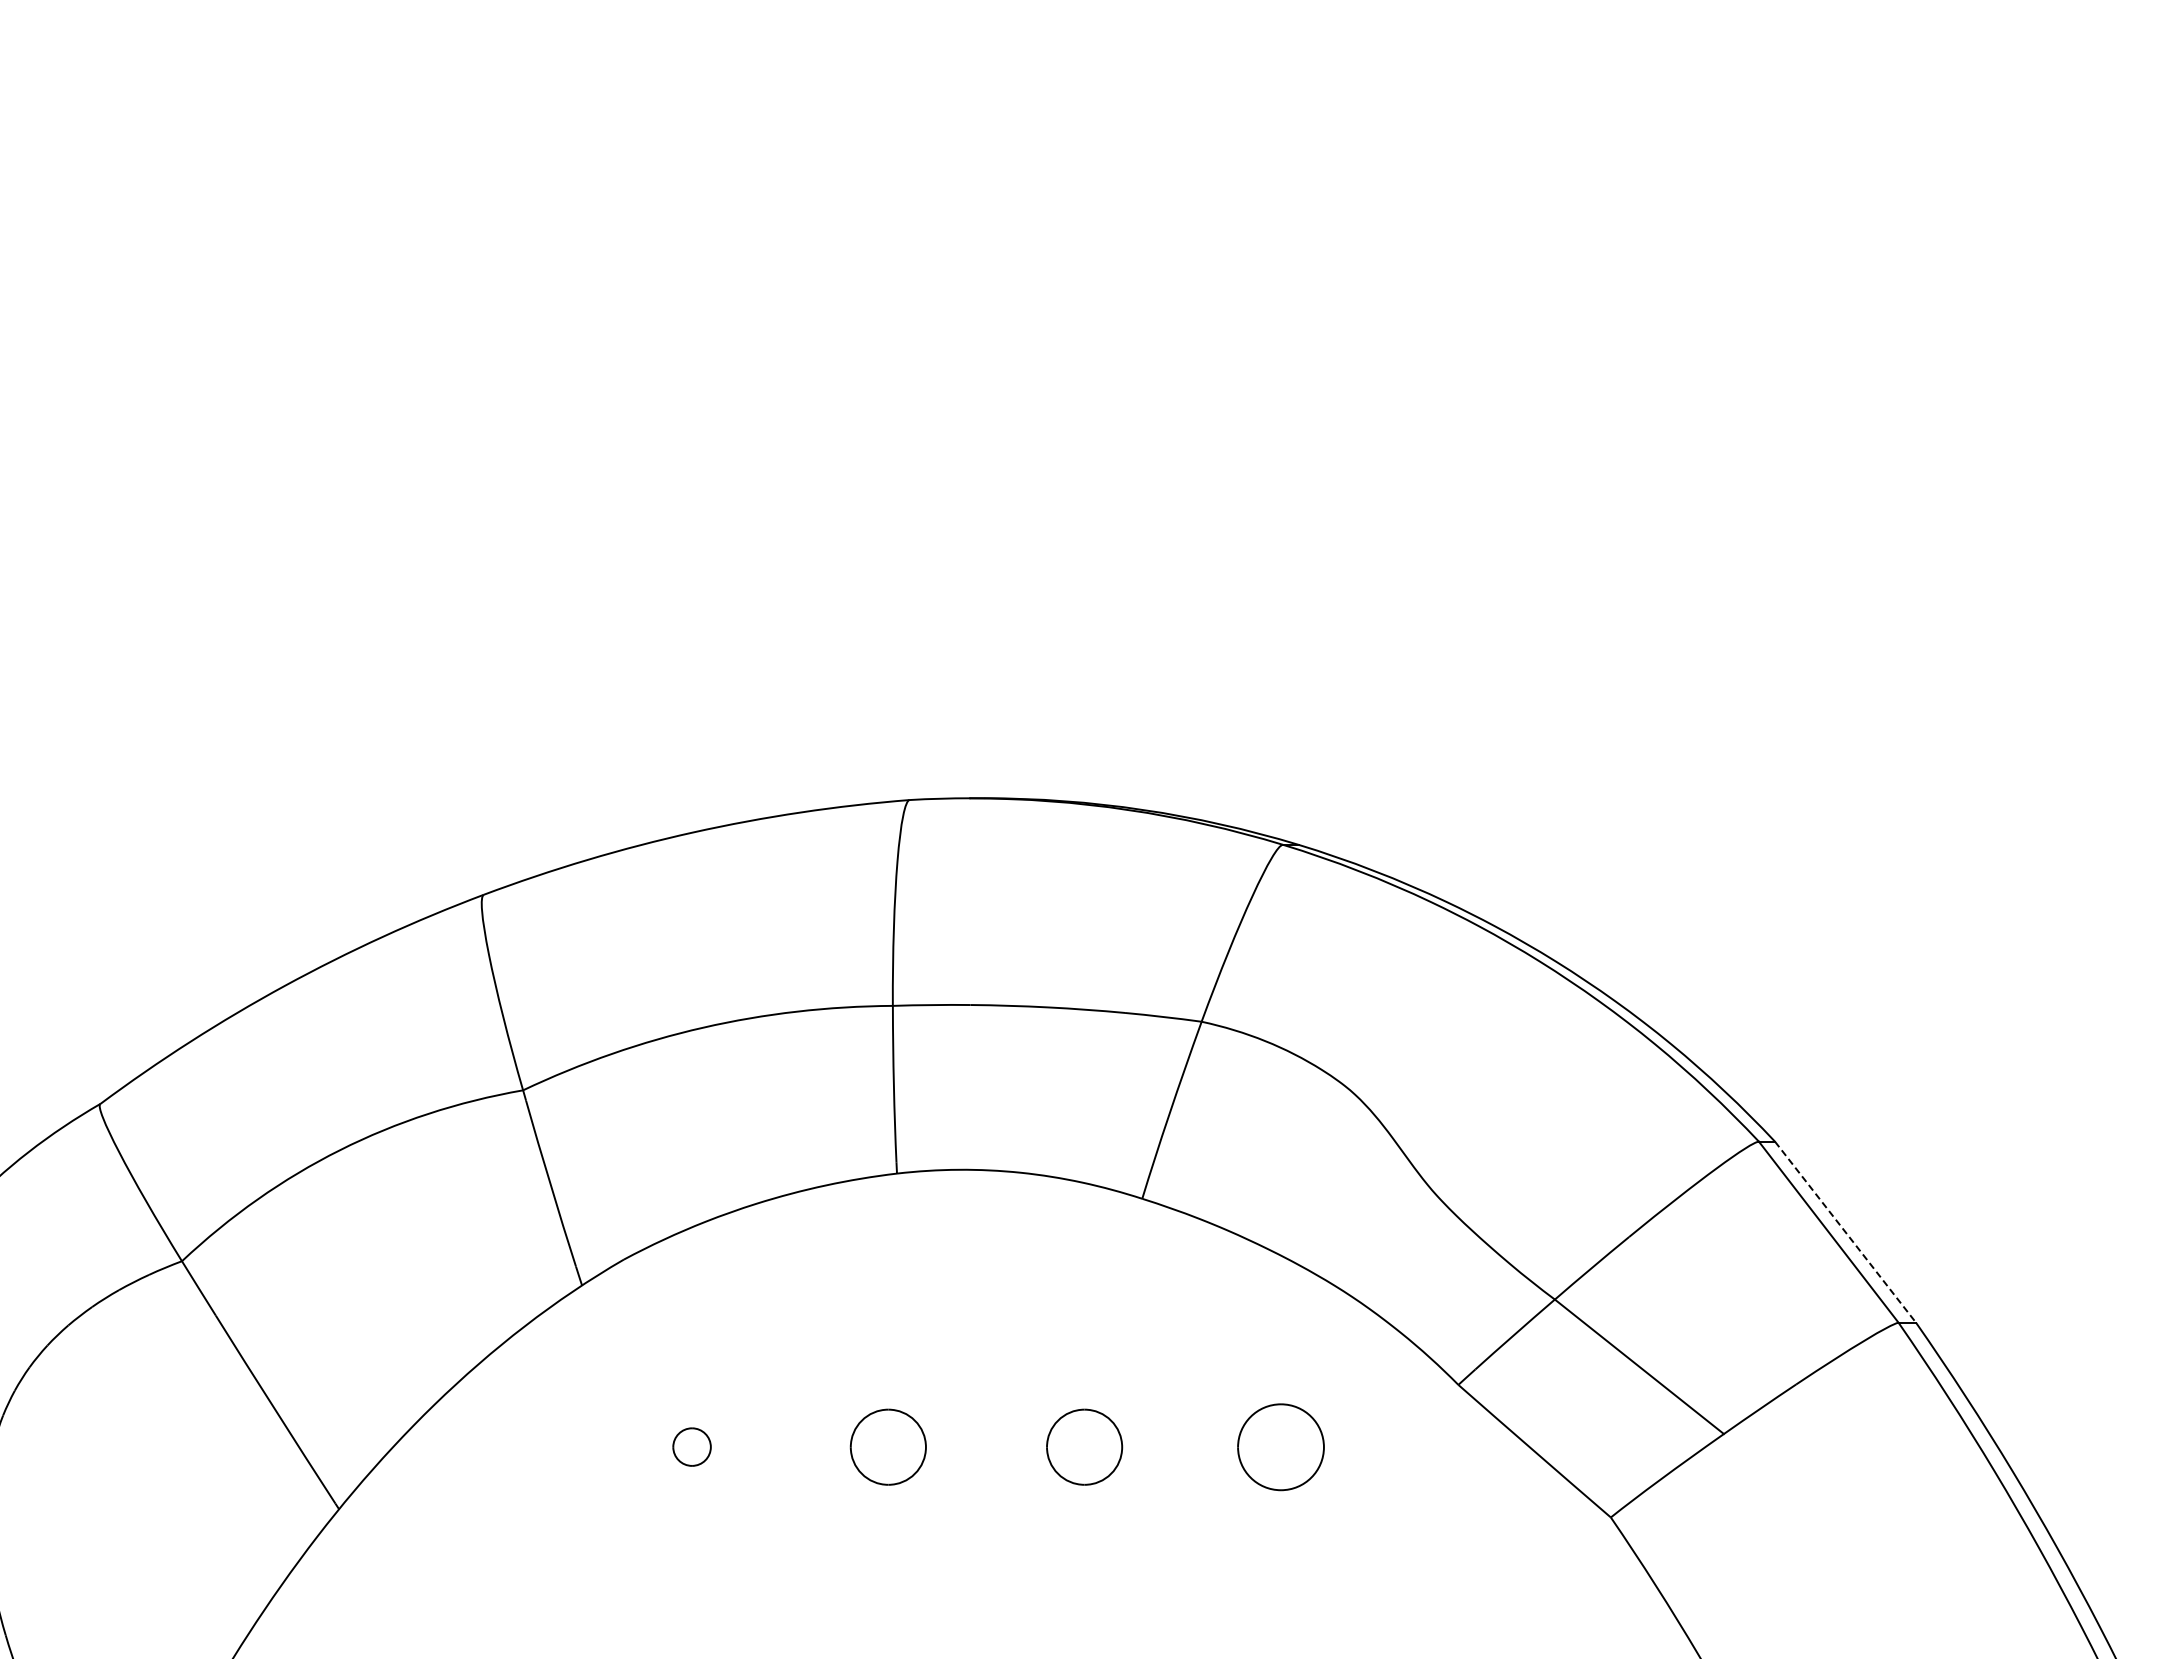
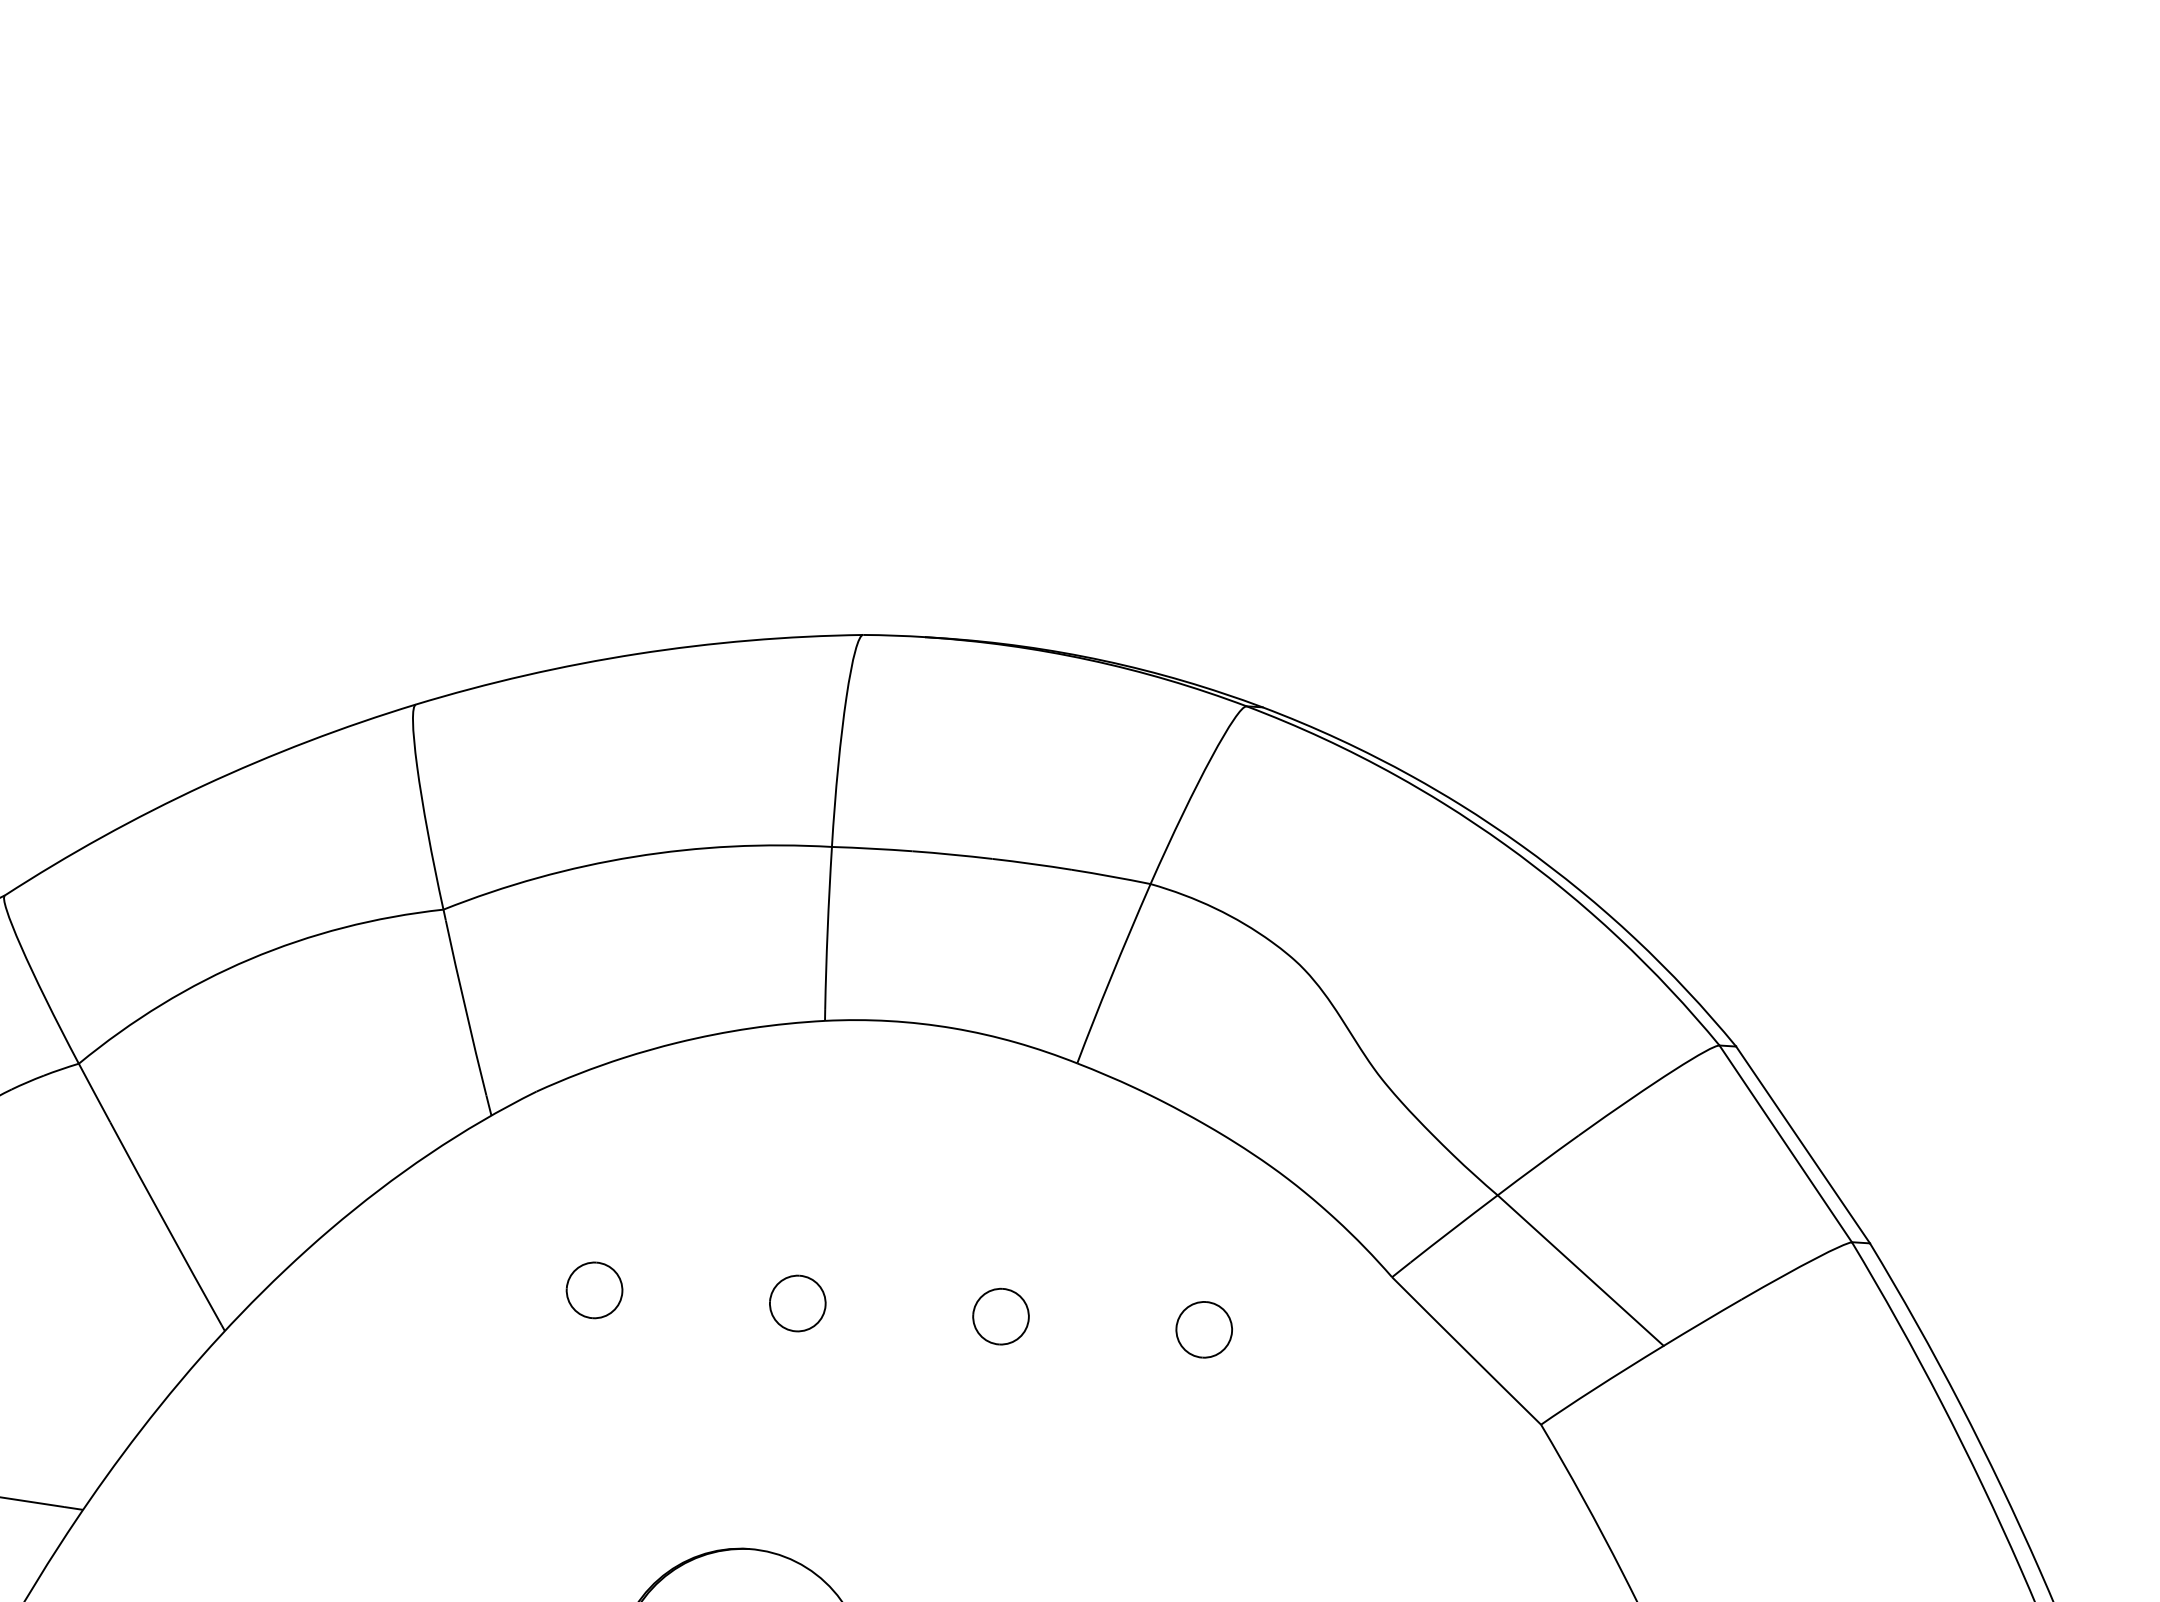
line: (1845, 1232) -> (1803, 1145), dashed -> solid
part: (691, 1446) -> (593, 1289), size x1.43
part: (888, 1446) -> (797, 1302), size x0.71
part: (1084, 1446) -> (1000, 1315), size x0.71
part: (1280, 1446) -> (1203, 1329), size x0.62

